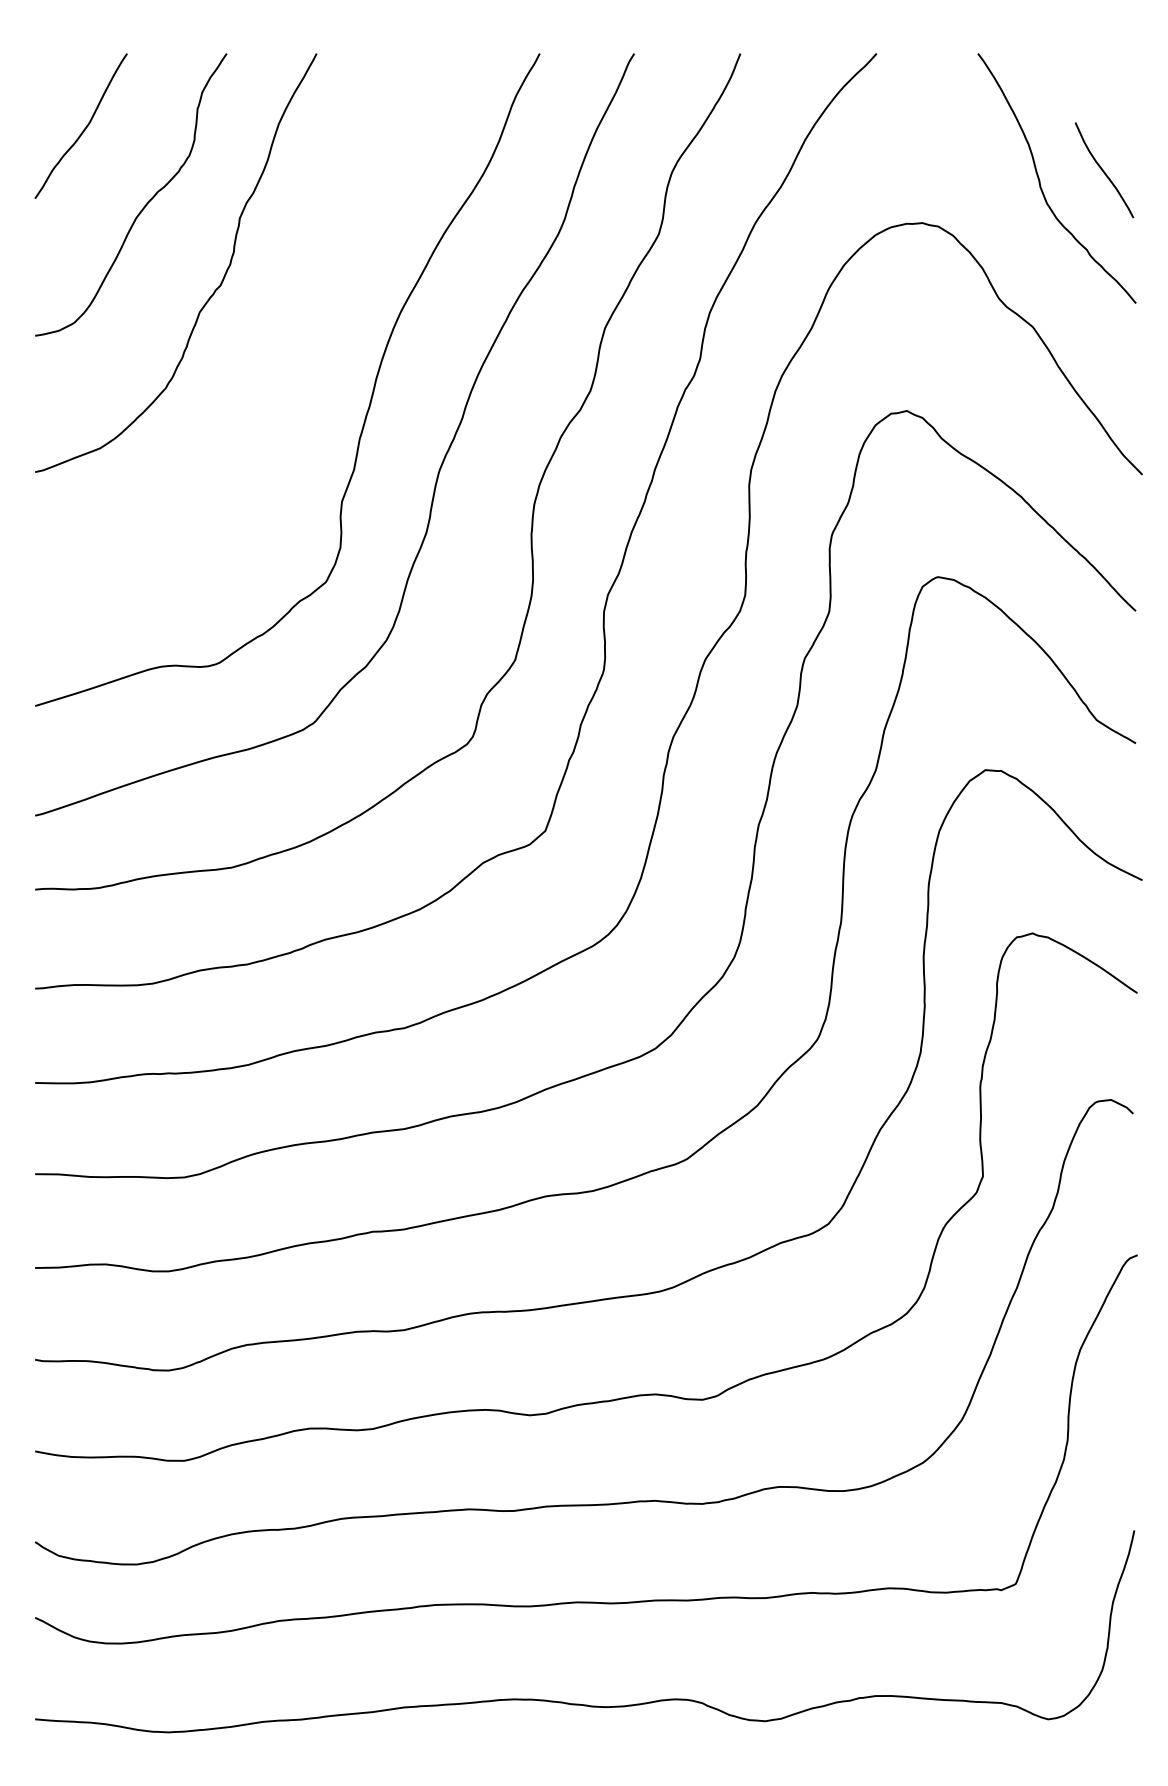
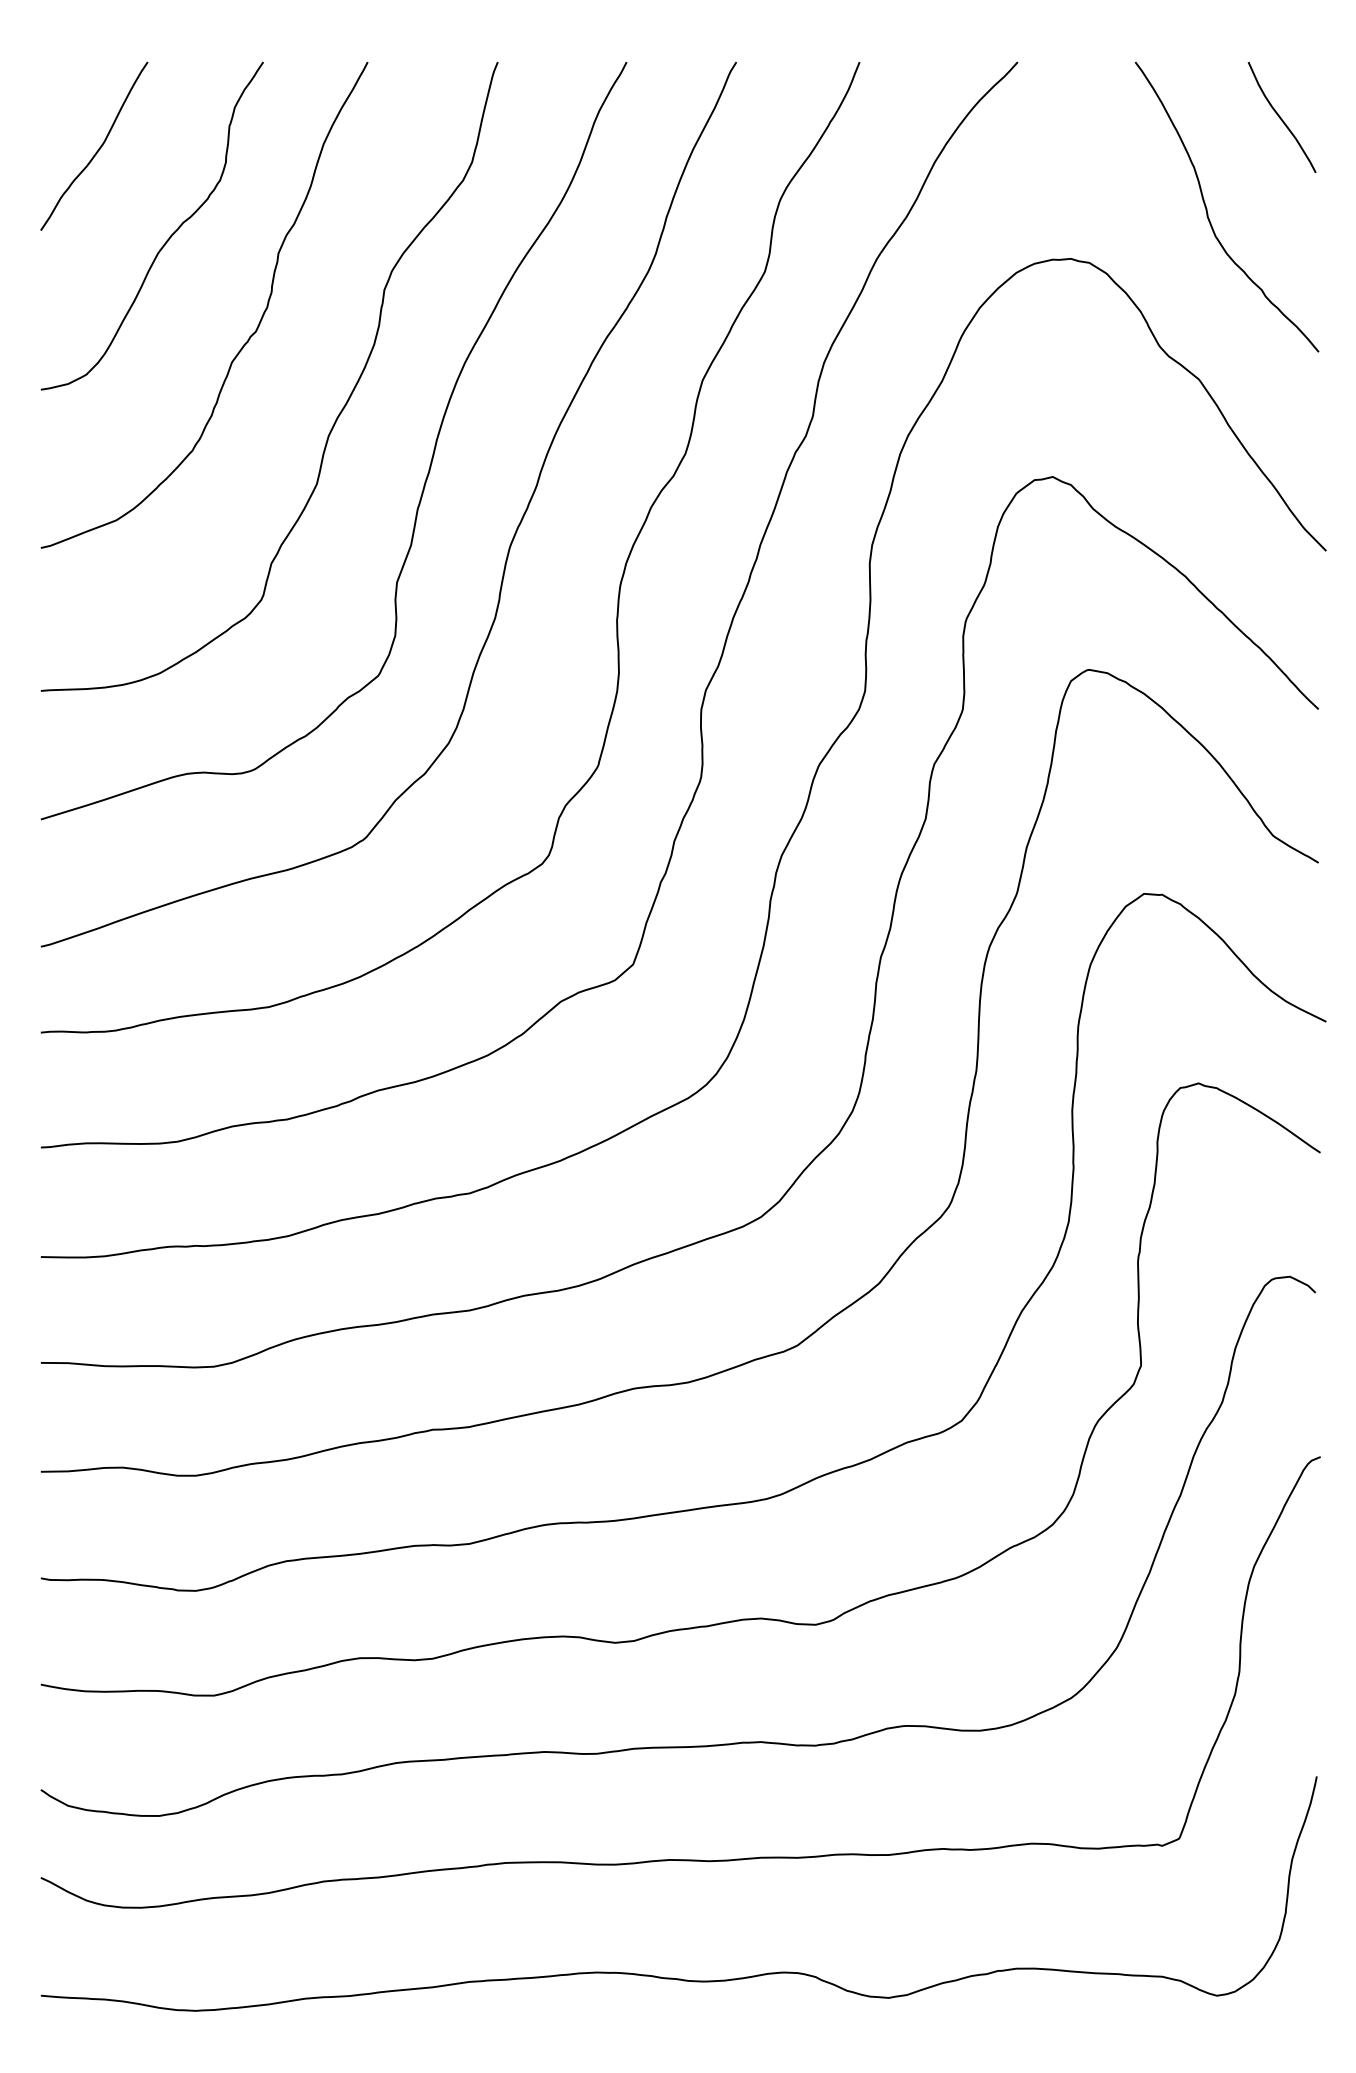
curve: (1103, 170) -> (1281, 117), moved
curve: (291, 356) -> (338, 413), added

